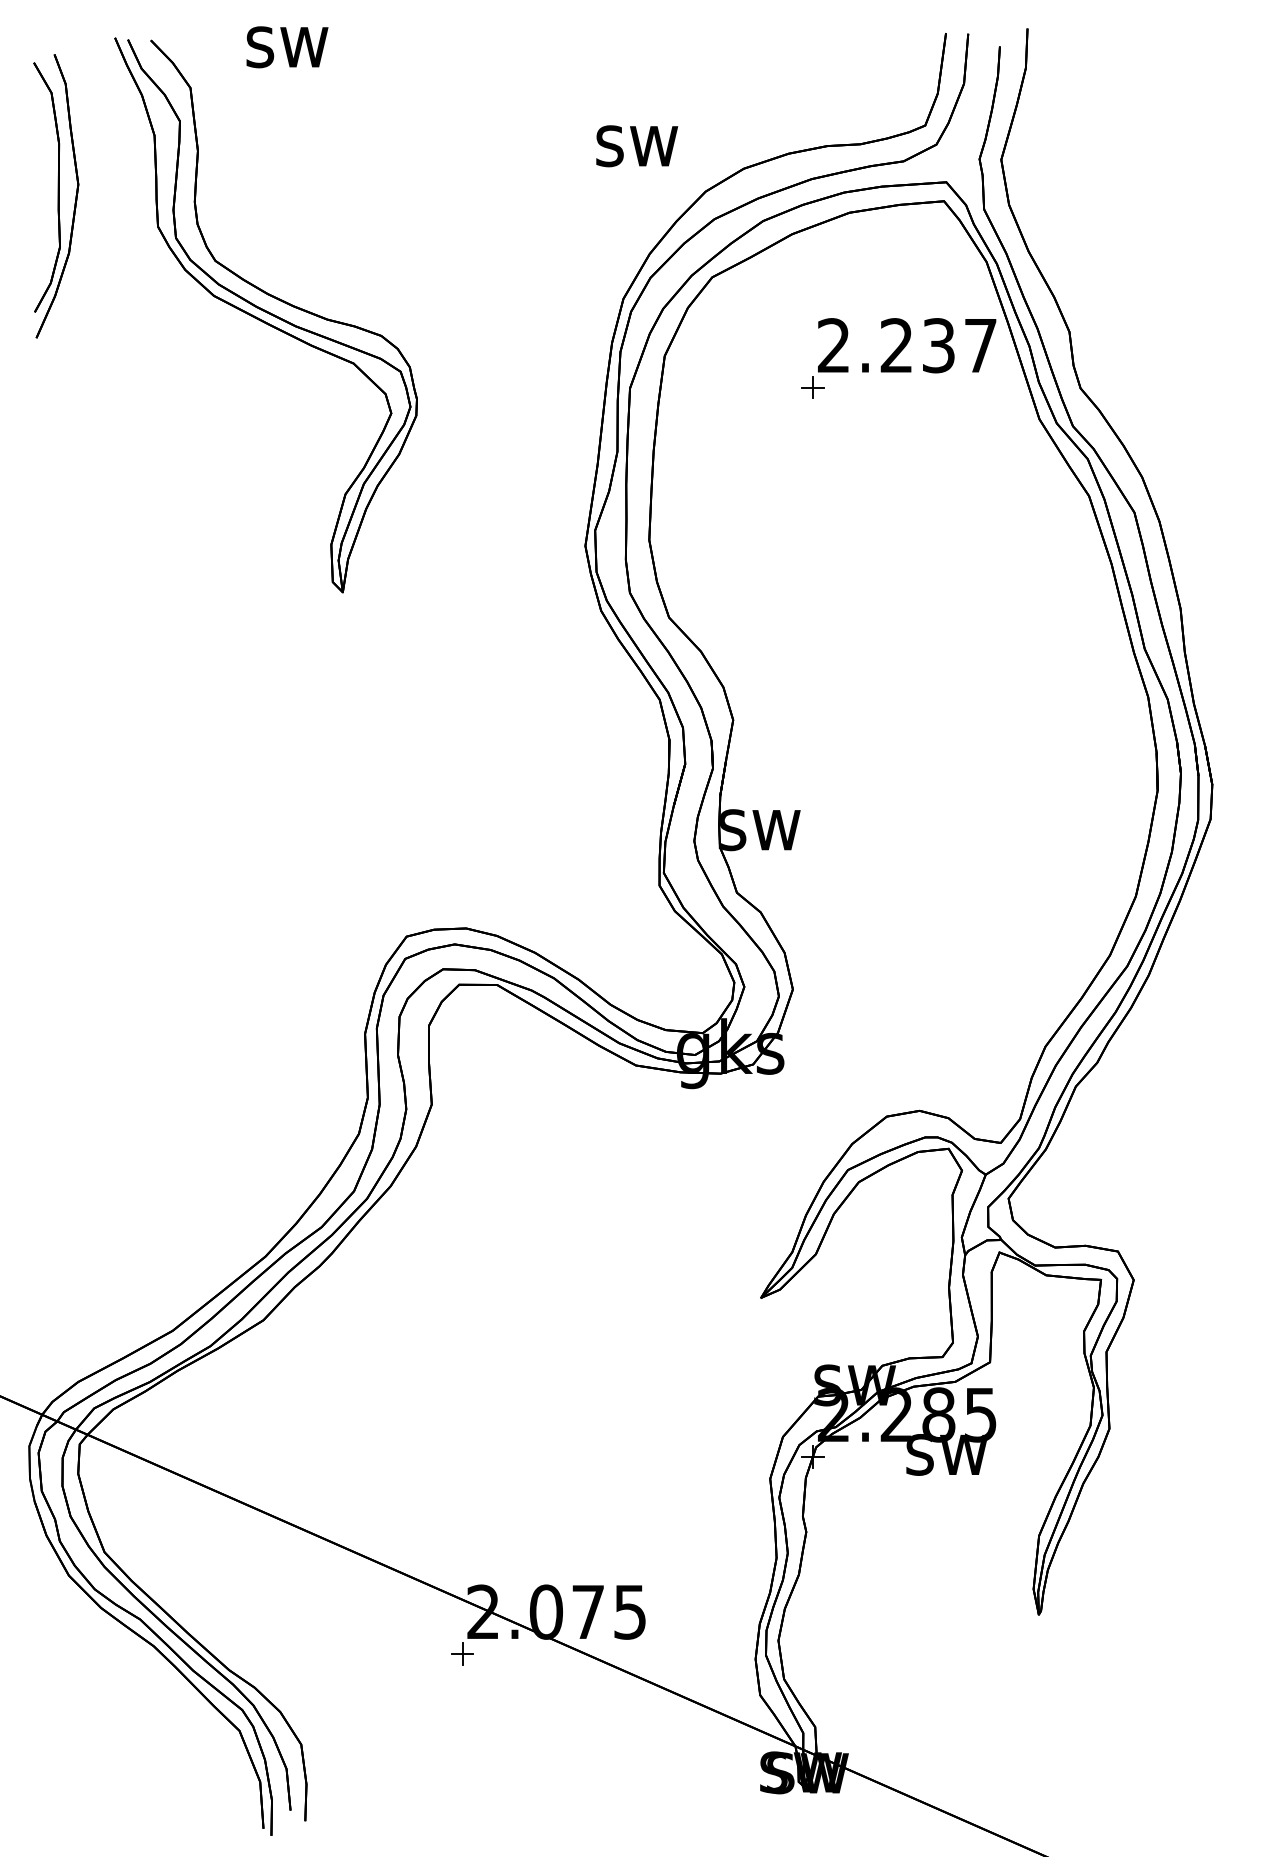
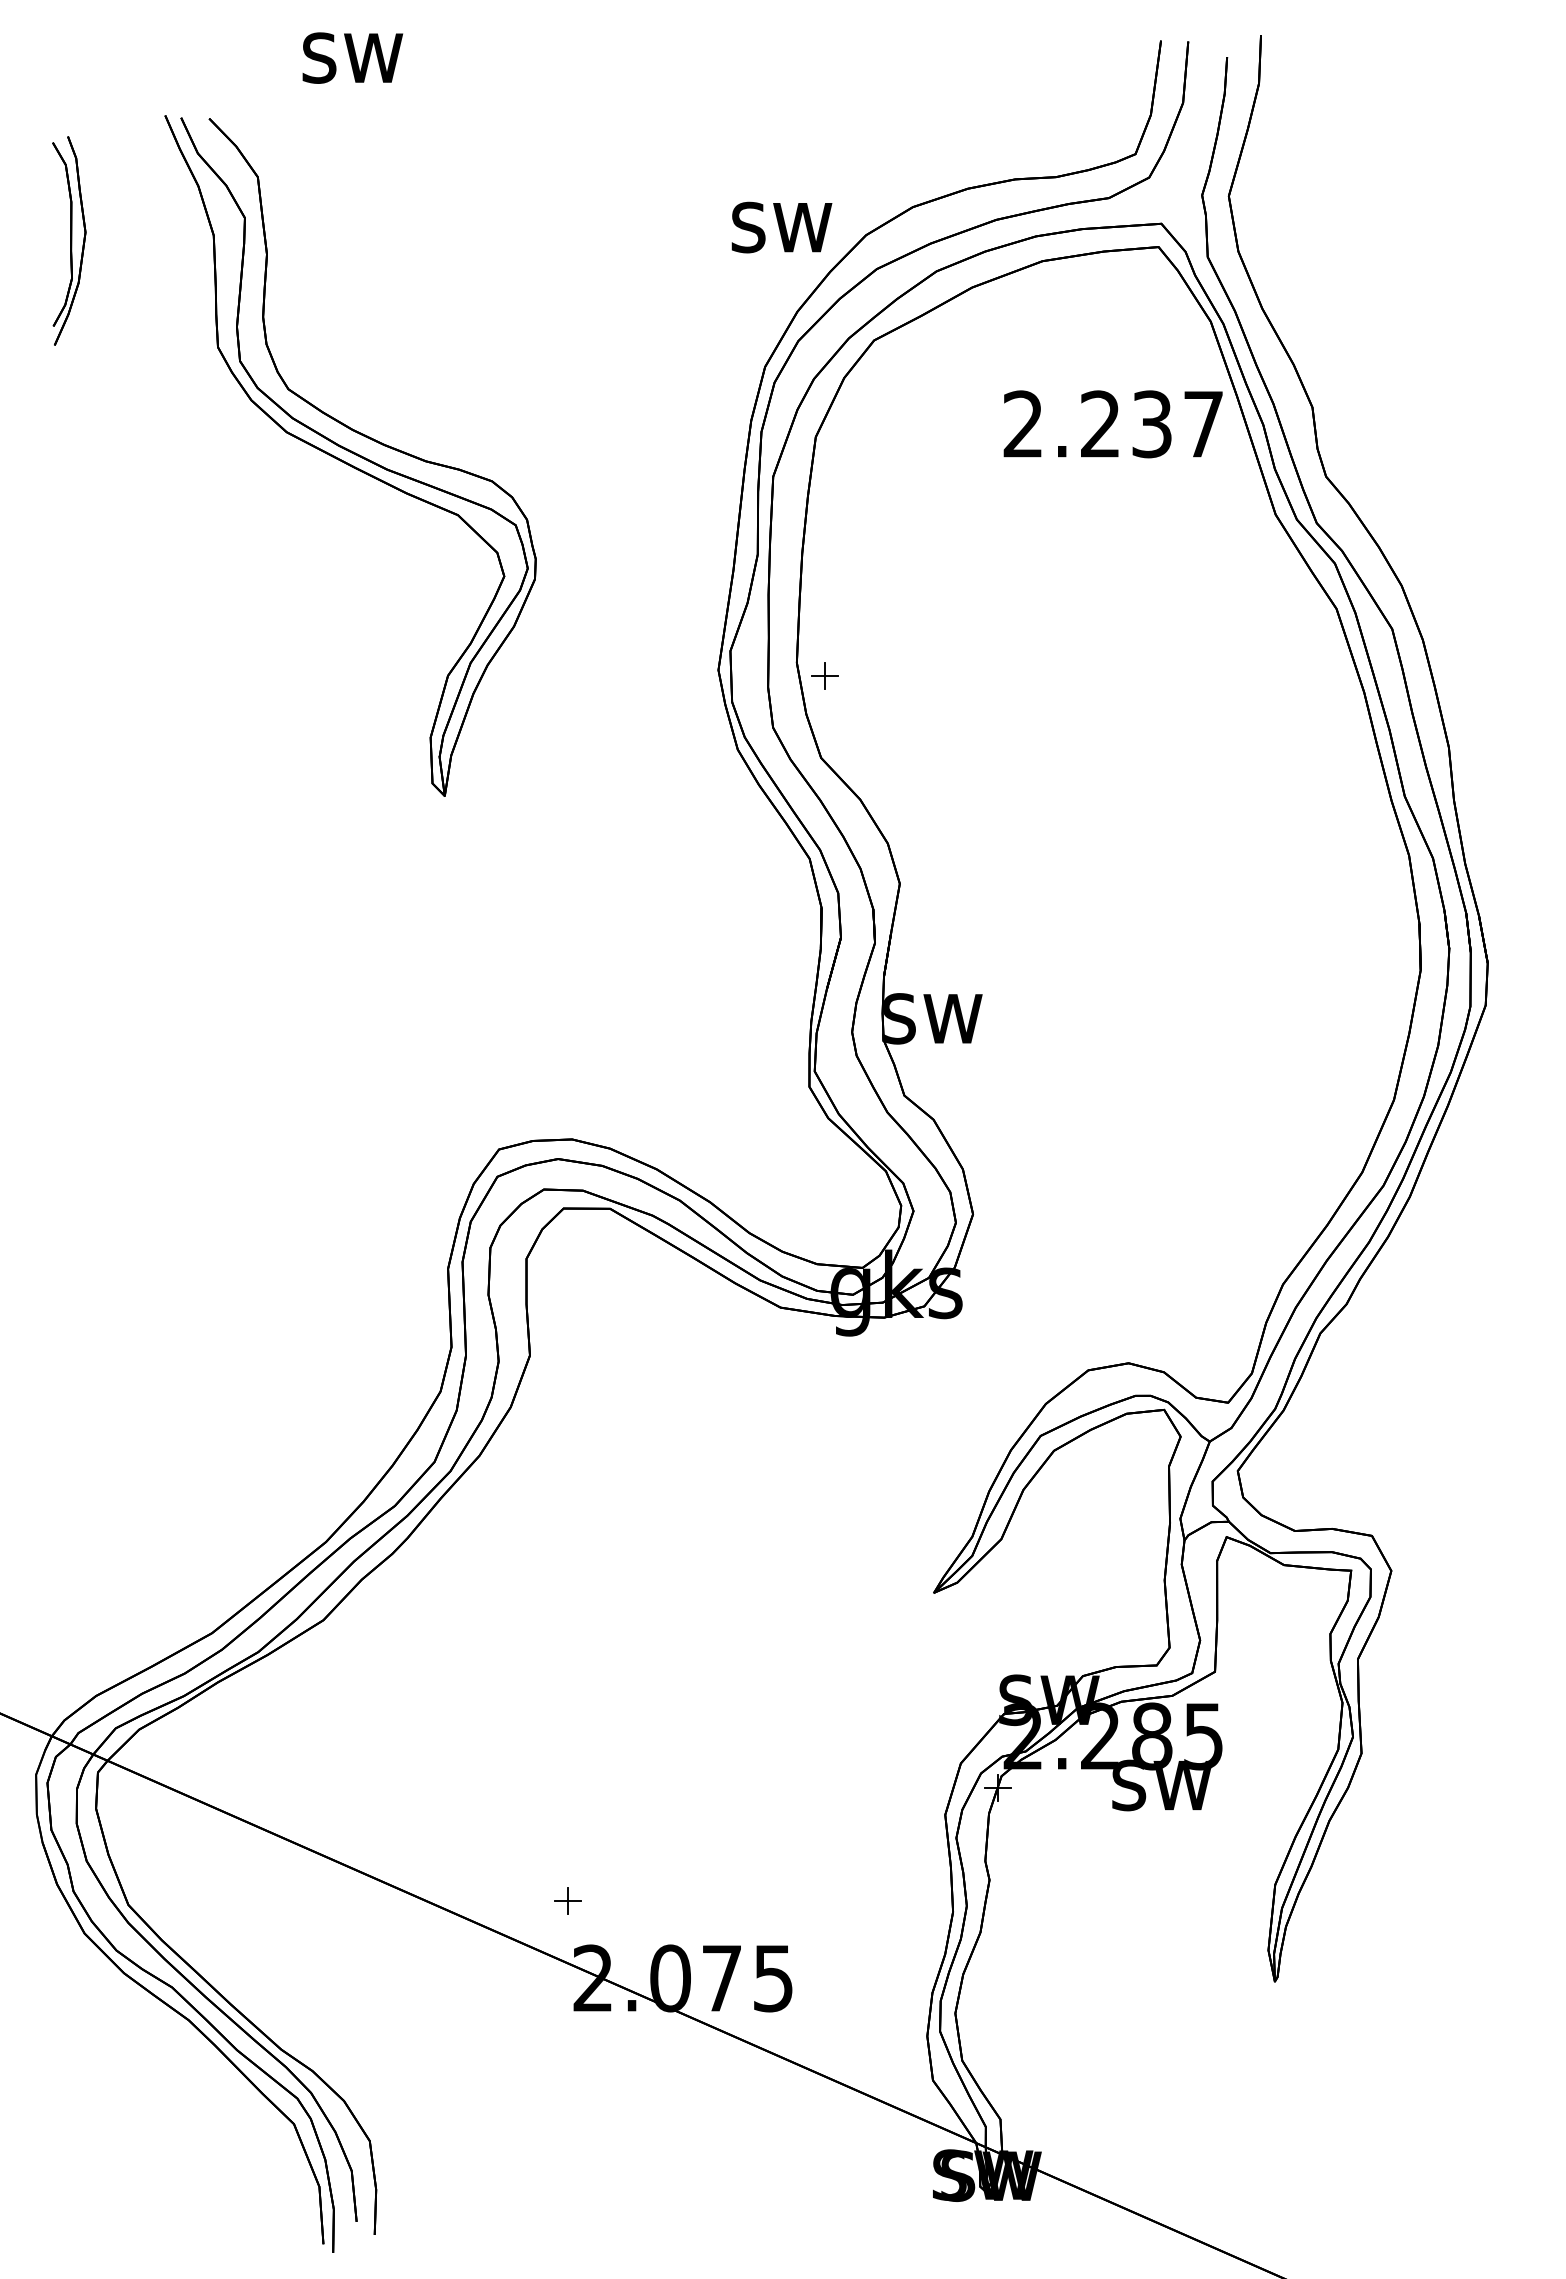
text: (636, 146) -> (781, 227), moved
part: (56, 195) -> (69, 240), size x0.6
part: (265, 314) -> (350, 455), moved
part: (812, 387) -> (824, 675), moved
part: (462, 1653) -> (567, 1900), moved

